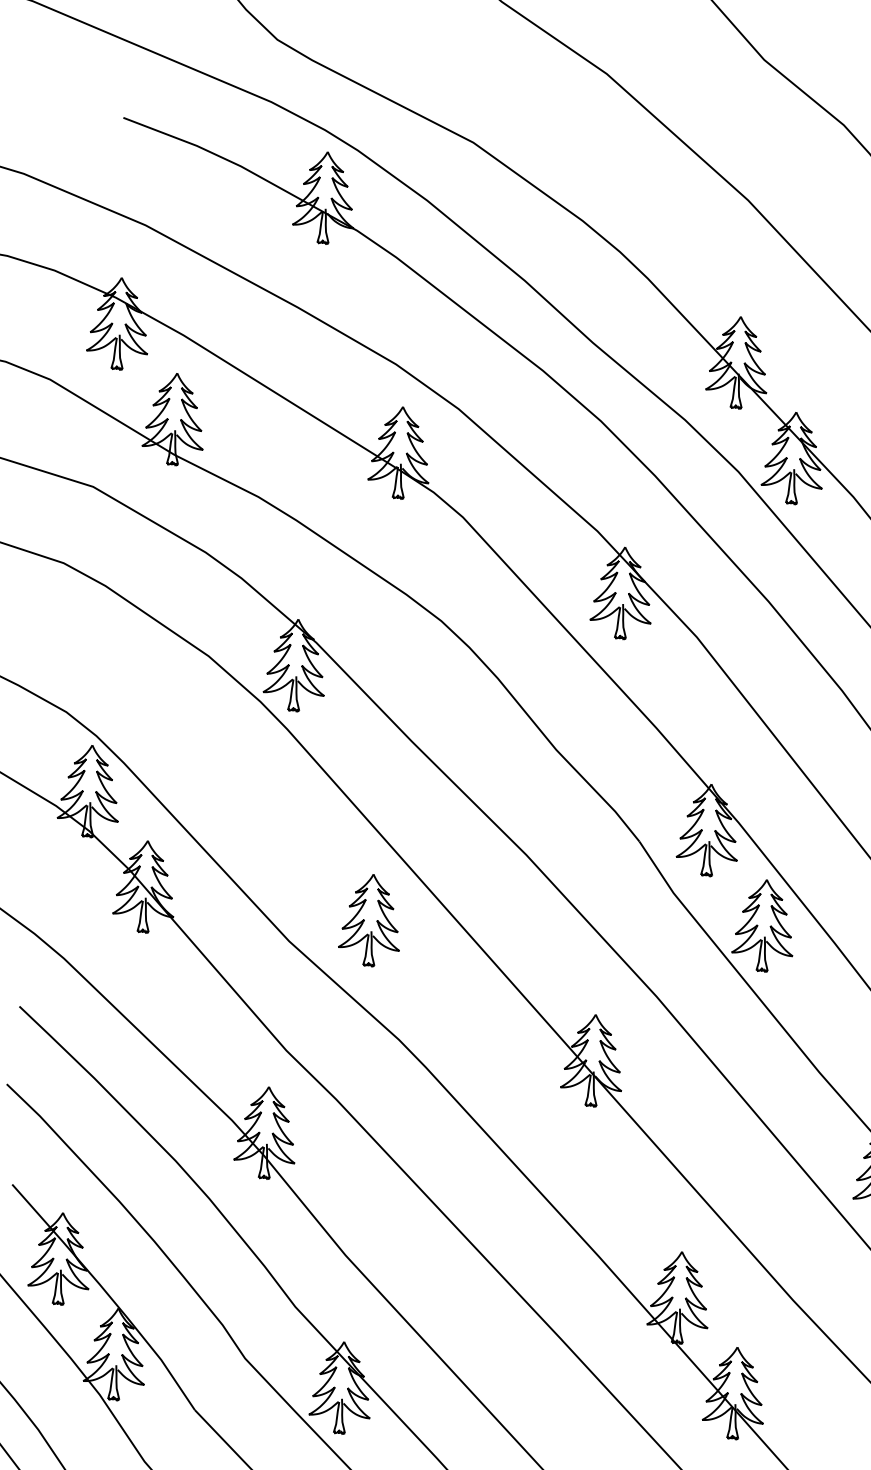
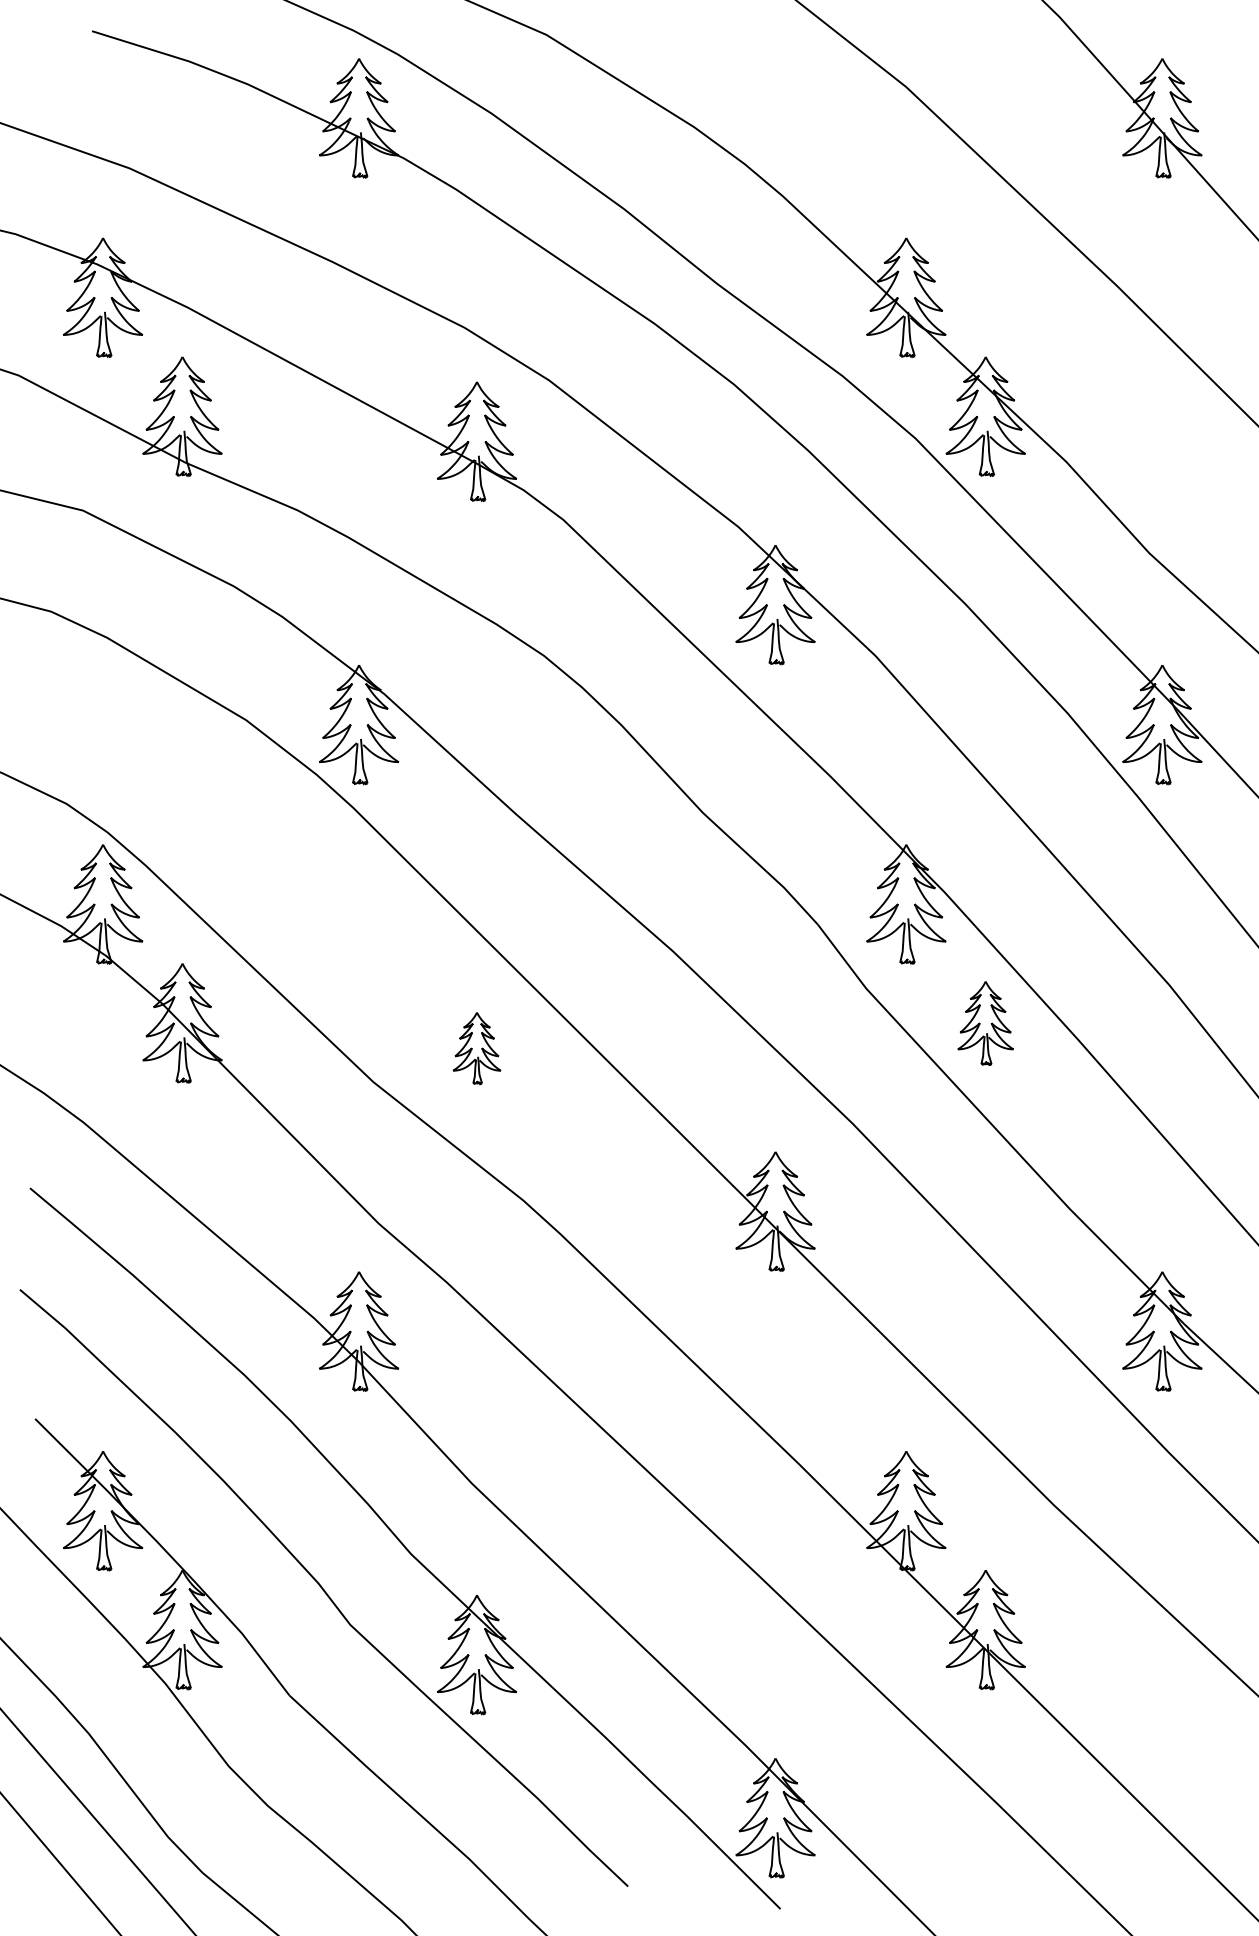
part: (370, 920) -> (476, 1048), size x0.6
part: (763, 925) -> (985, 1023), size x0.7

